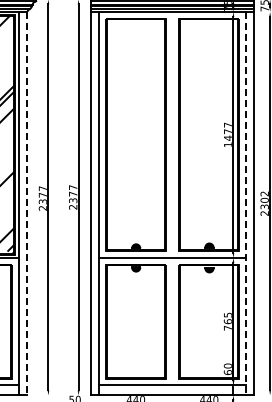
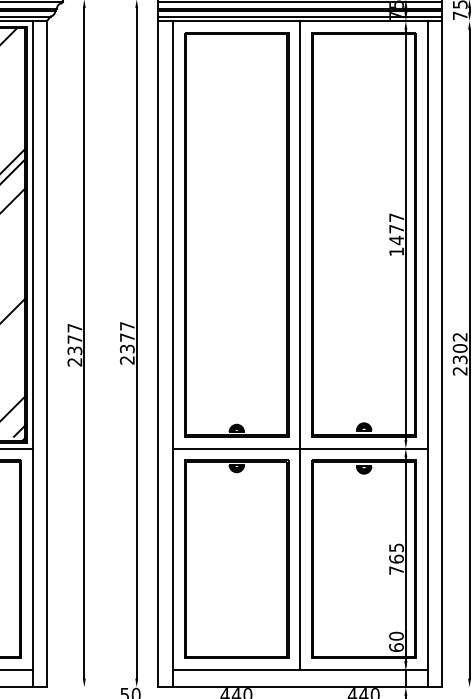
line: (172, 198) -> (299, 345), added
line: (26, 203) -> (46, 353), dashed -> solid
line: (245, 203) -> (426, 353), dashed -> solid

